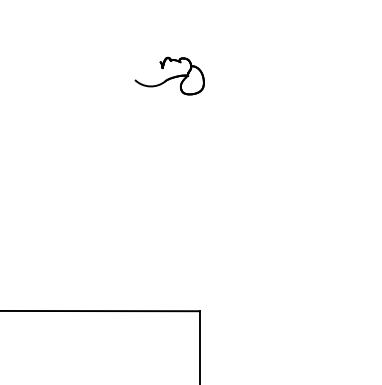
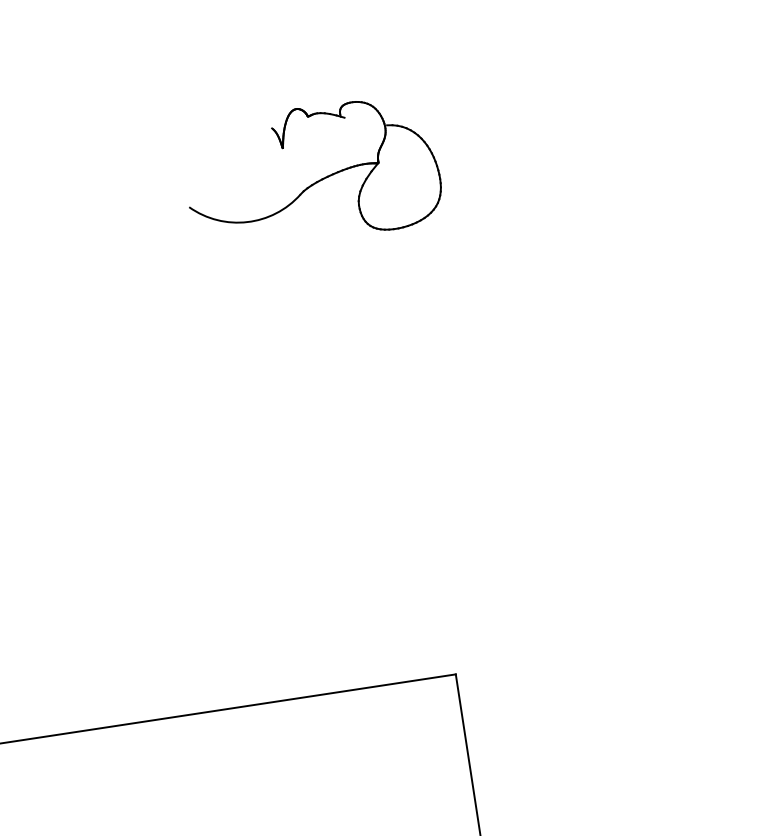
part: (169, 75) -> (311, 172), size x1.67

